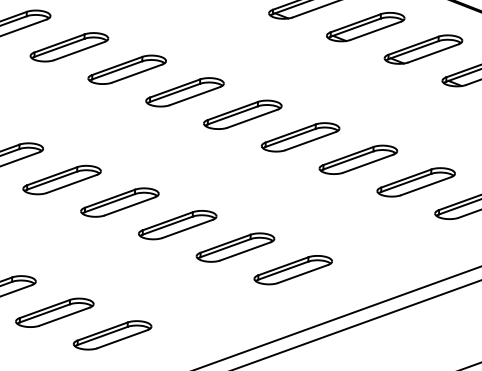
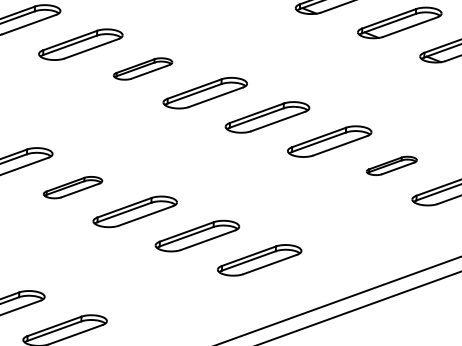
part: (184, 92) -> (142, 69), size x0.7
part: (415, 182) -> (391, 166), size x0.6
part: (119, 202) -> (72, 187), size x0.7

